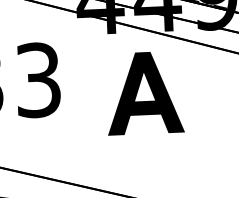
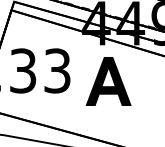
part: (144, 93) -> (108, 81), moved

